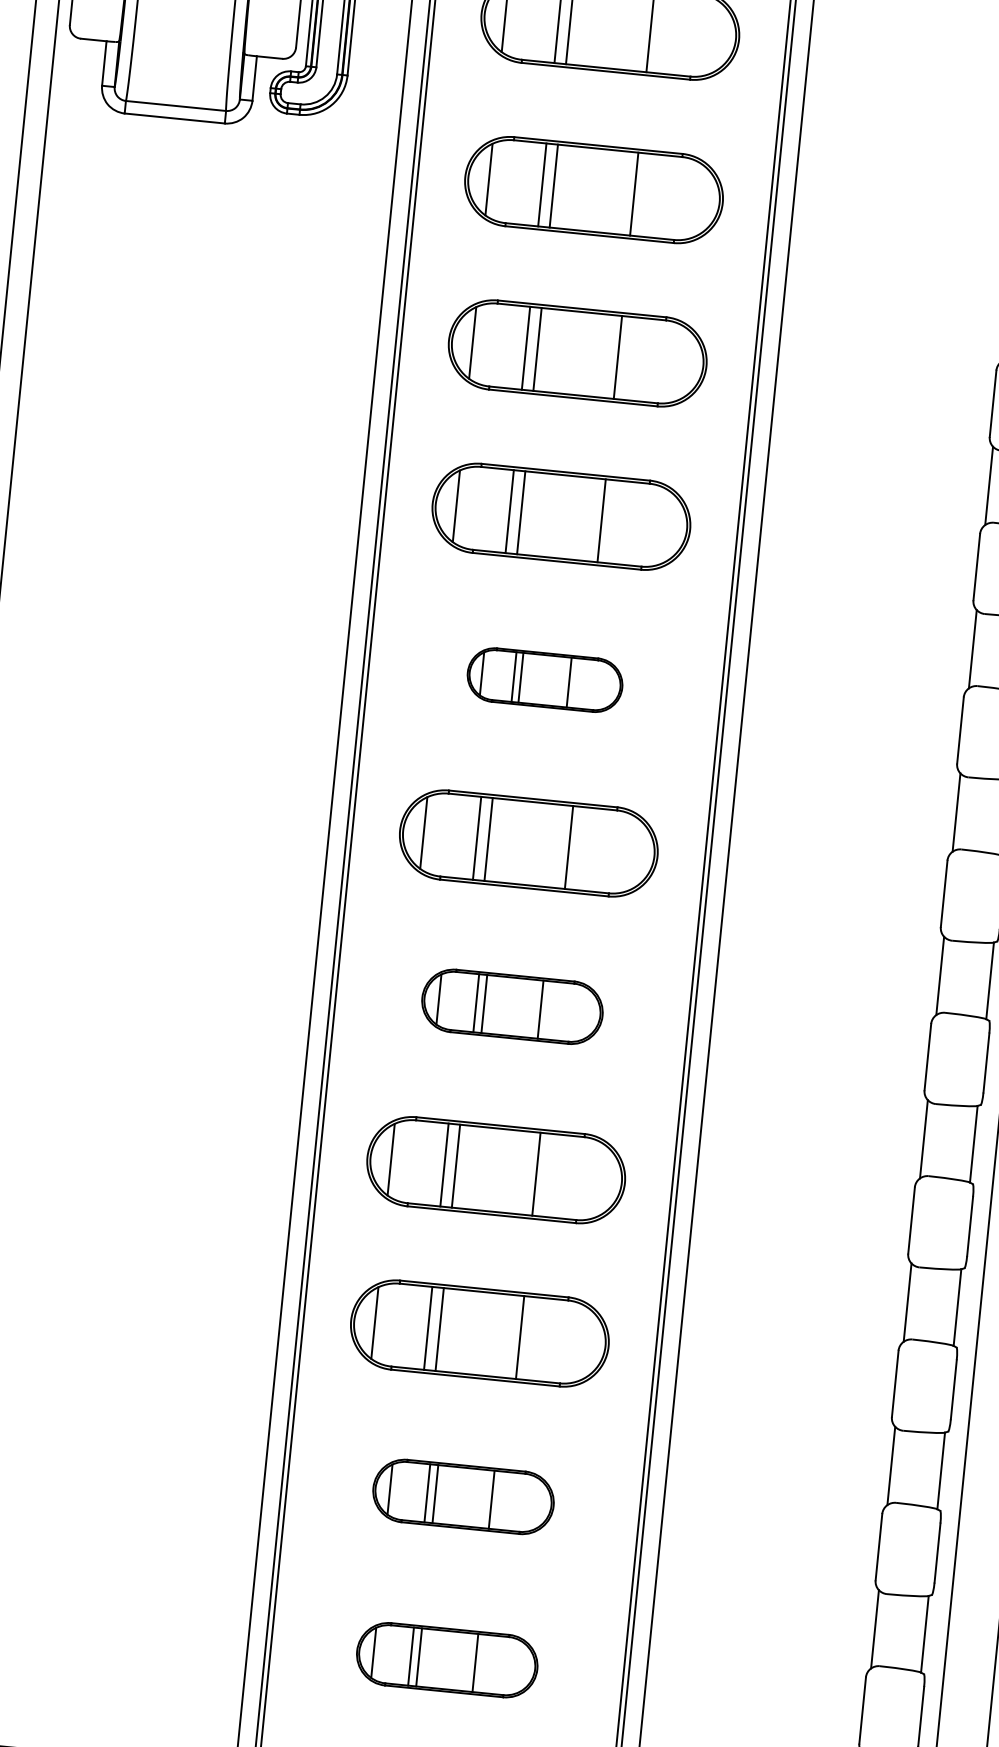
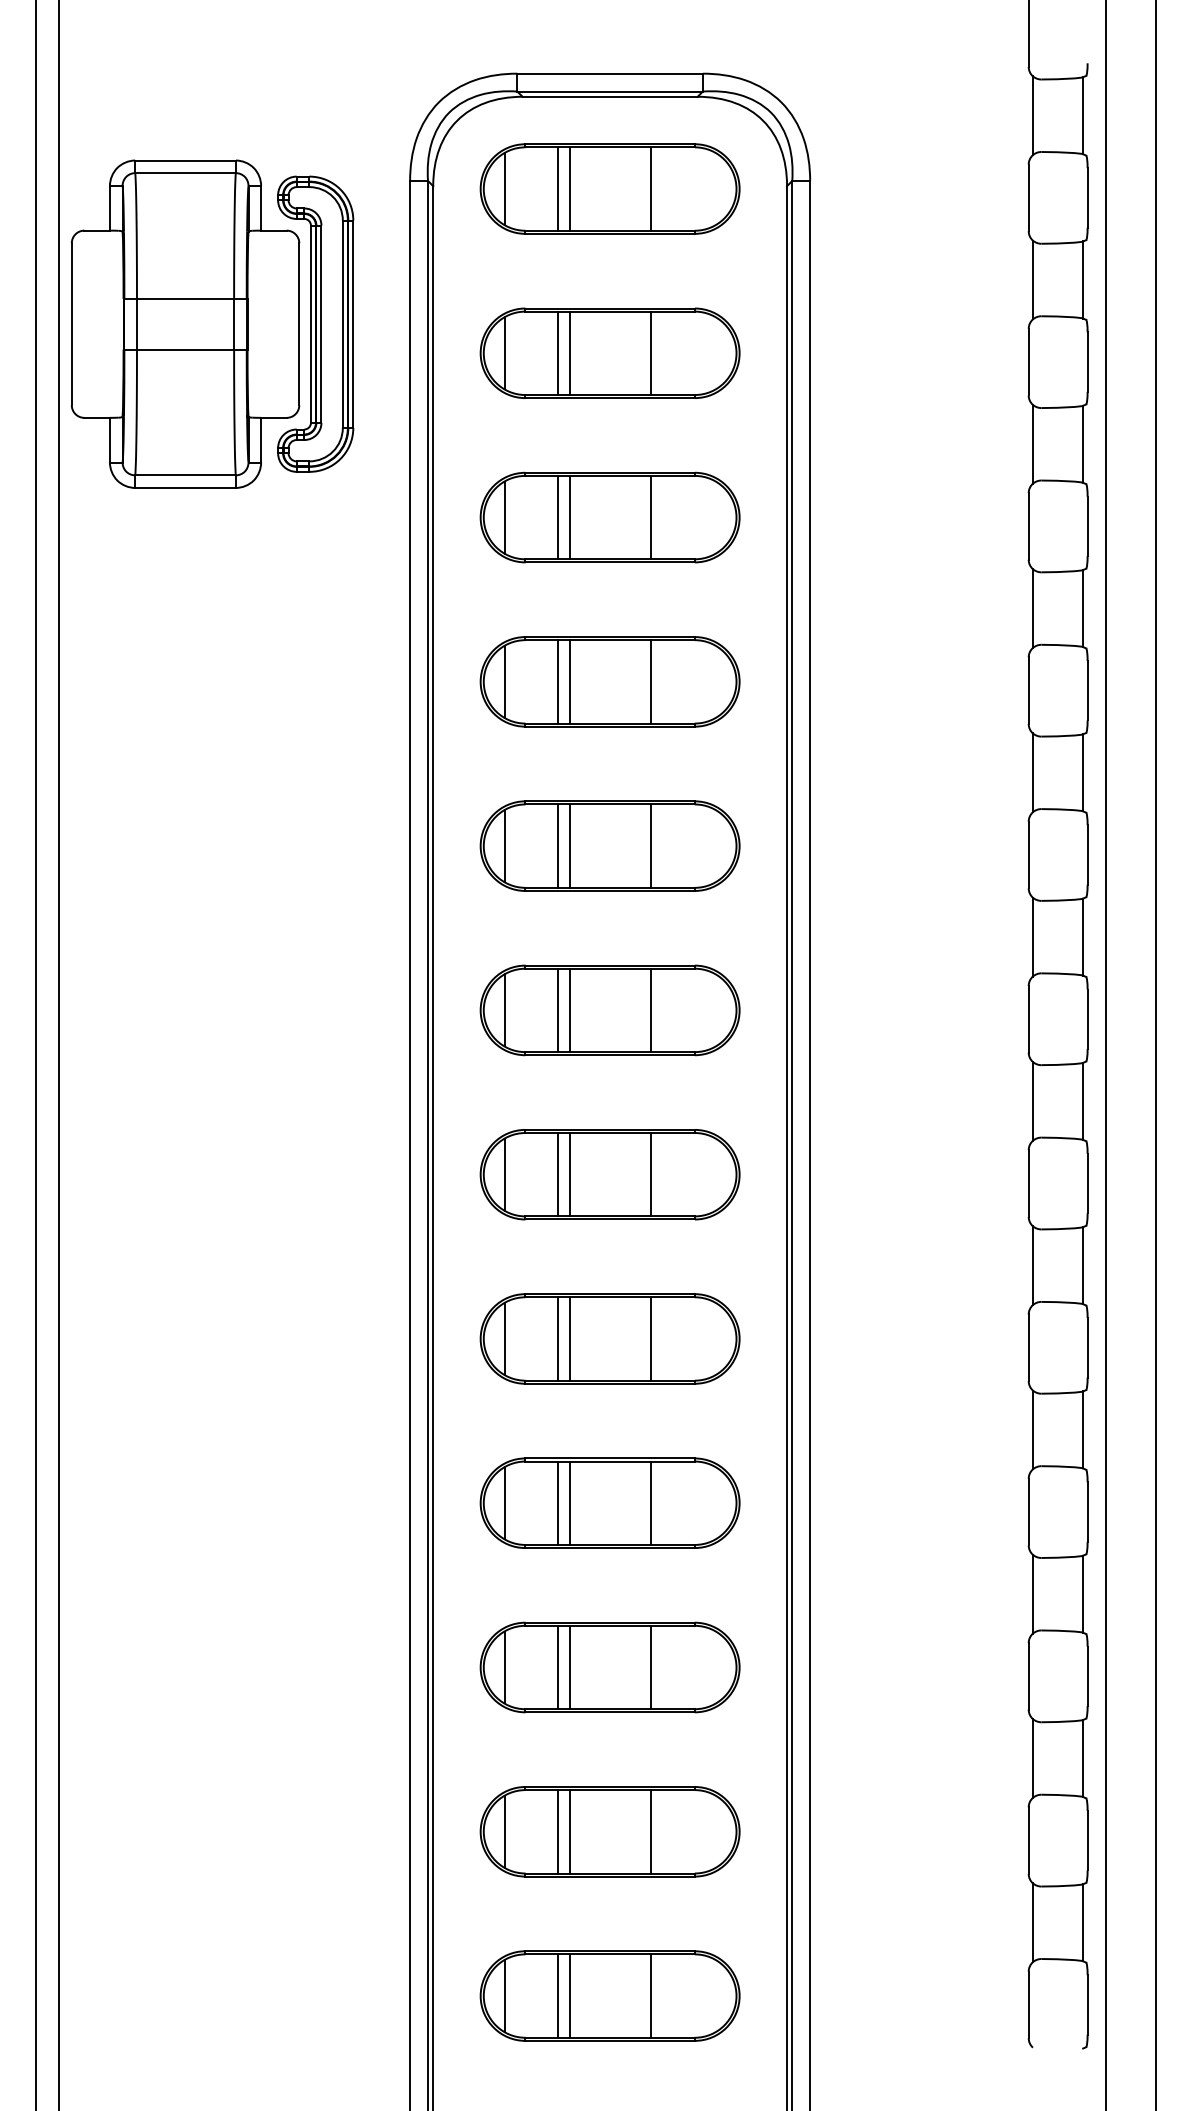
part: (544, 680) -> (609, 1010), size x1.67
part: (511, 1006) -> (609, 1338), size x1.43
part: (462, 1496) -> (609, 1831), size x1.43
part: (446, 1659) -> (609, 1995), size x1.43

